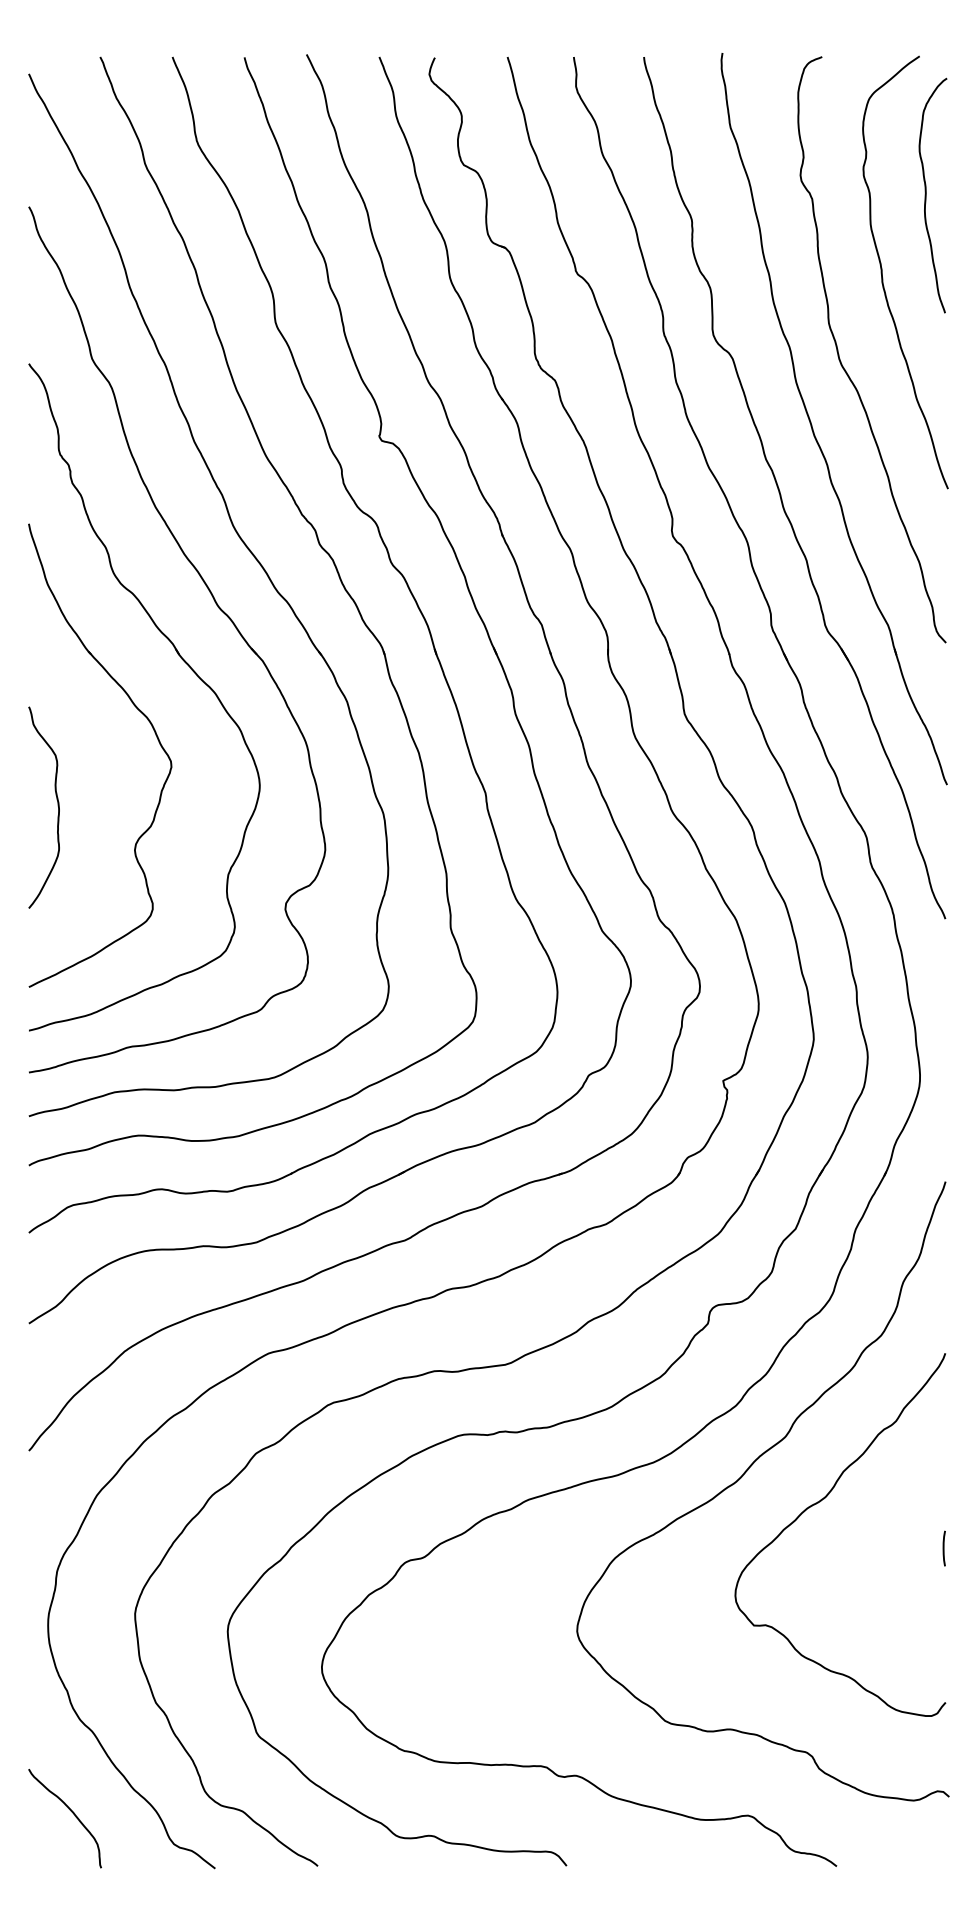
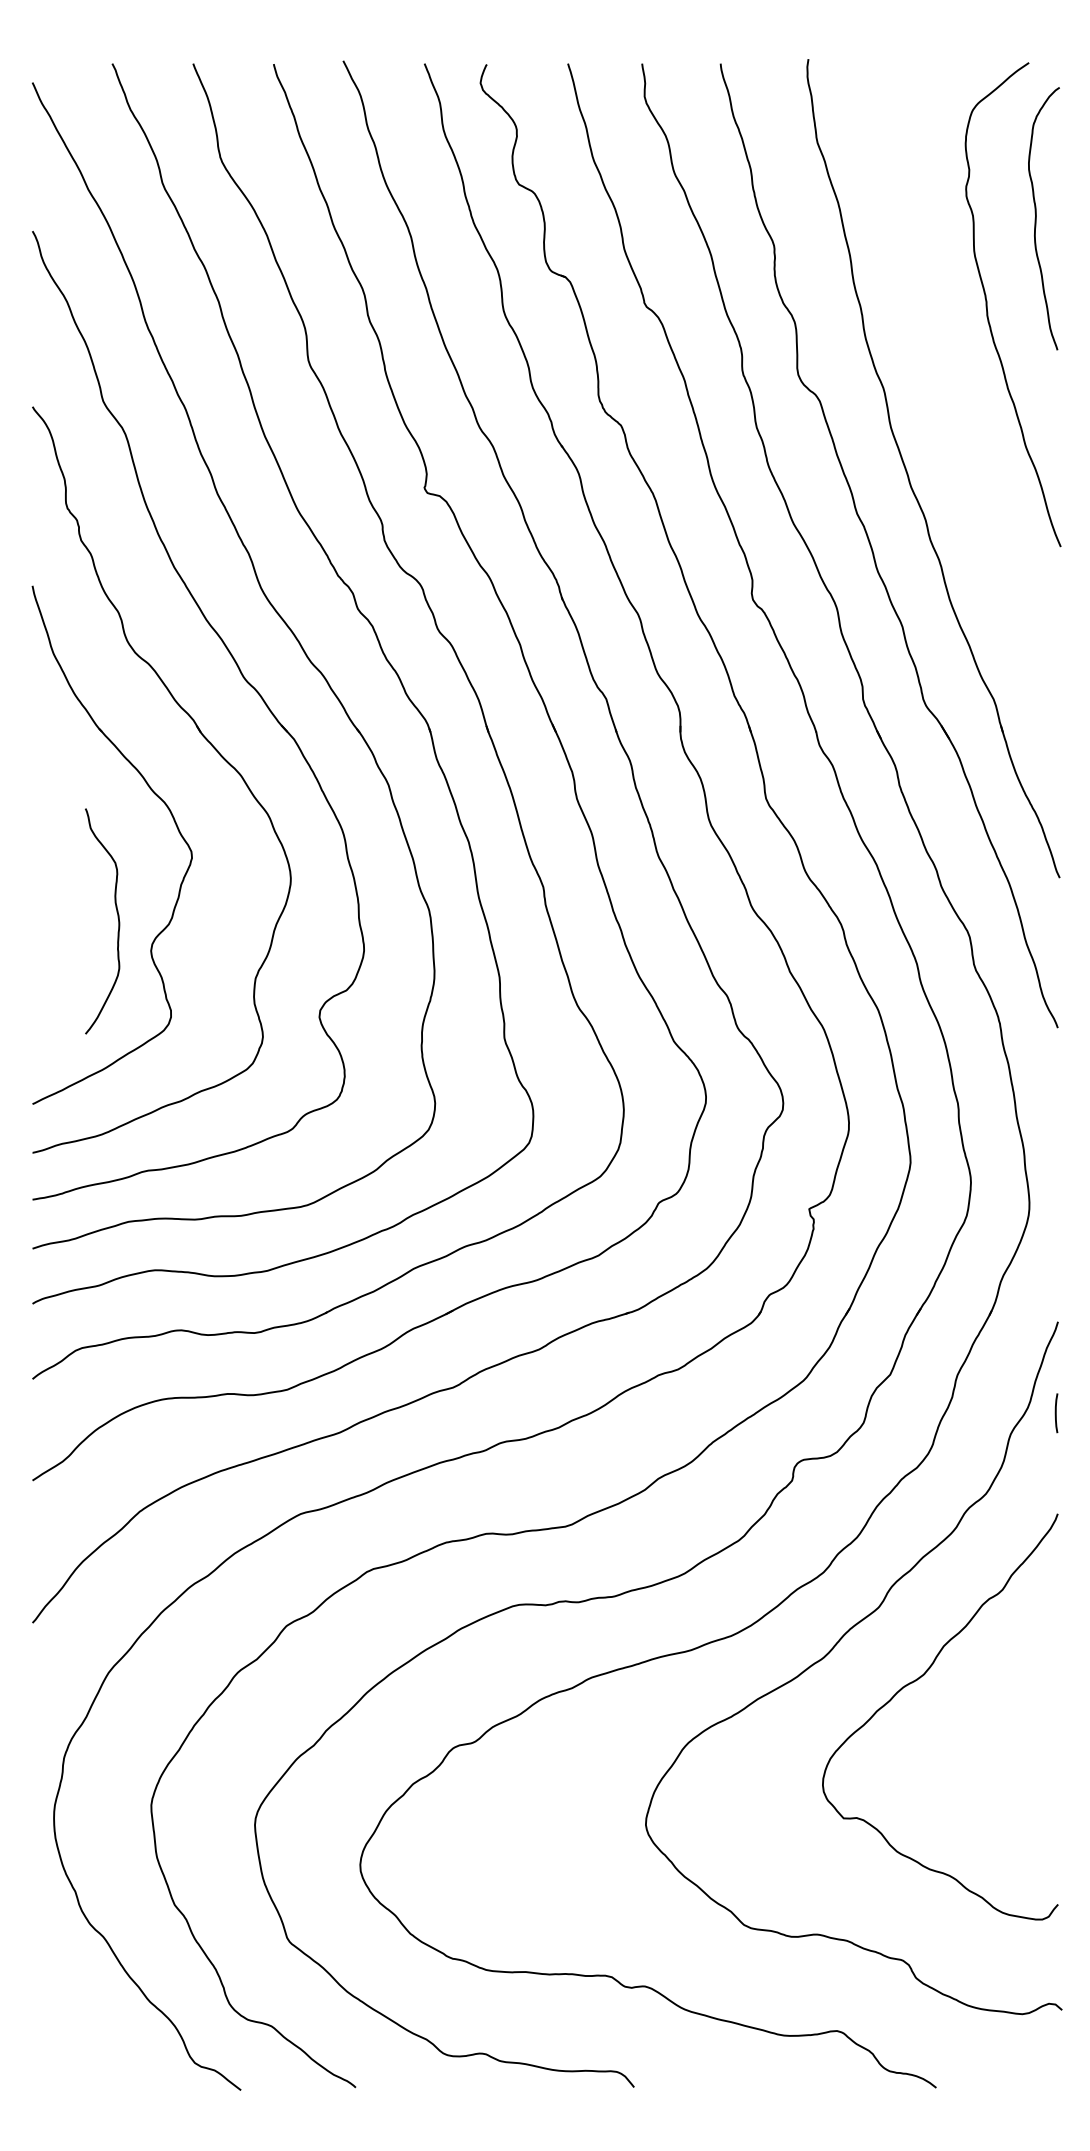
curve: (844, 367) -> (944, 410), removed
curve: (57, 805) -> (117, 918), moved
curve: (944, 1548) -> (1056, 1413), moved
curve: (70, 1811) -> (79, 2026), removed

